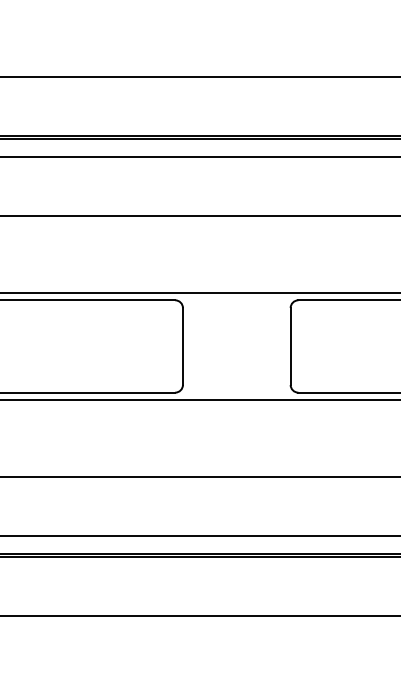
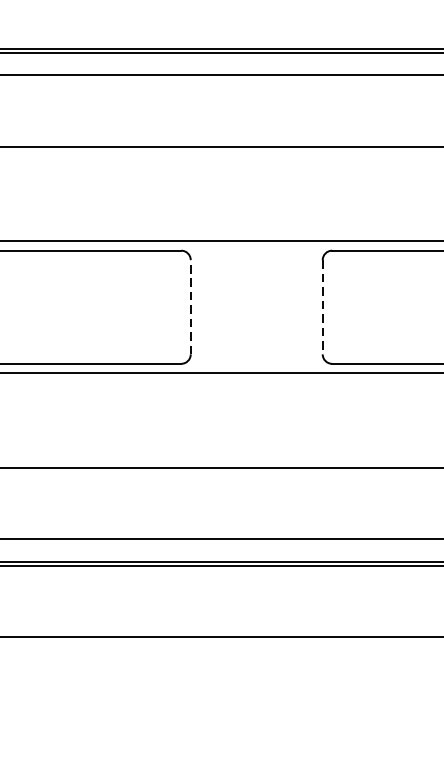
line: (182, 345) -> (190, 306), solid -> dashed
line: (290, 346) -> (322, 307), solid -> dashed

